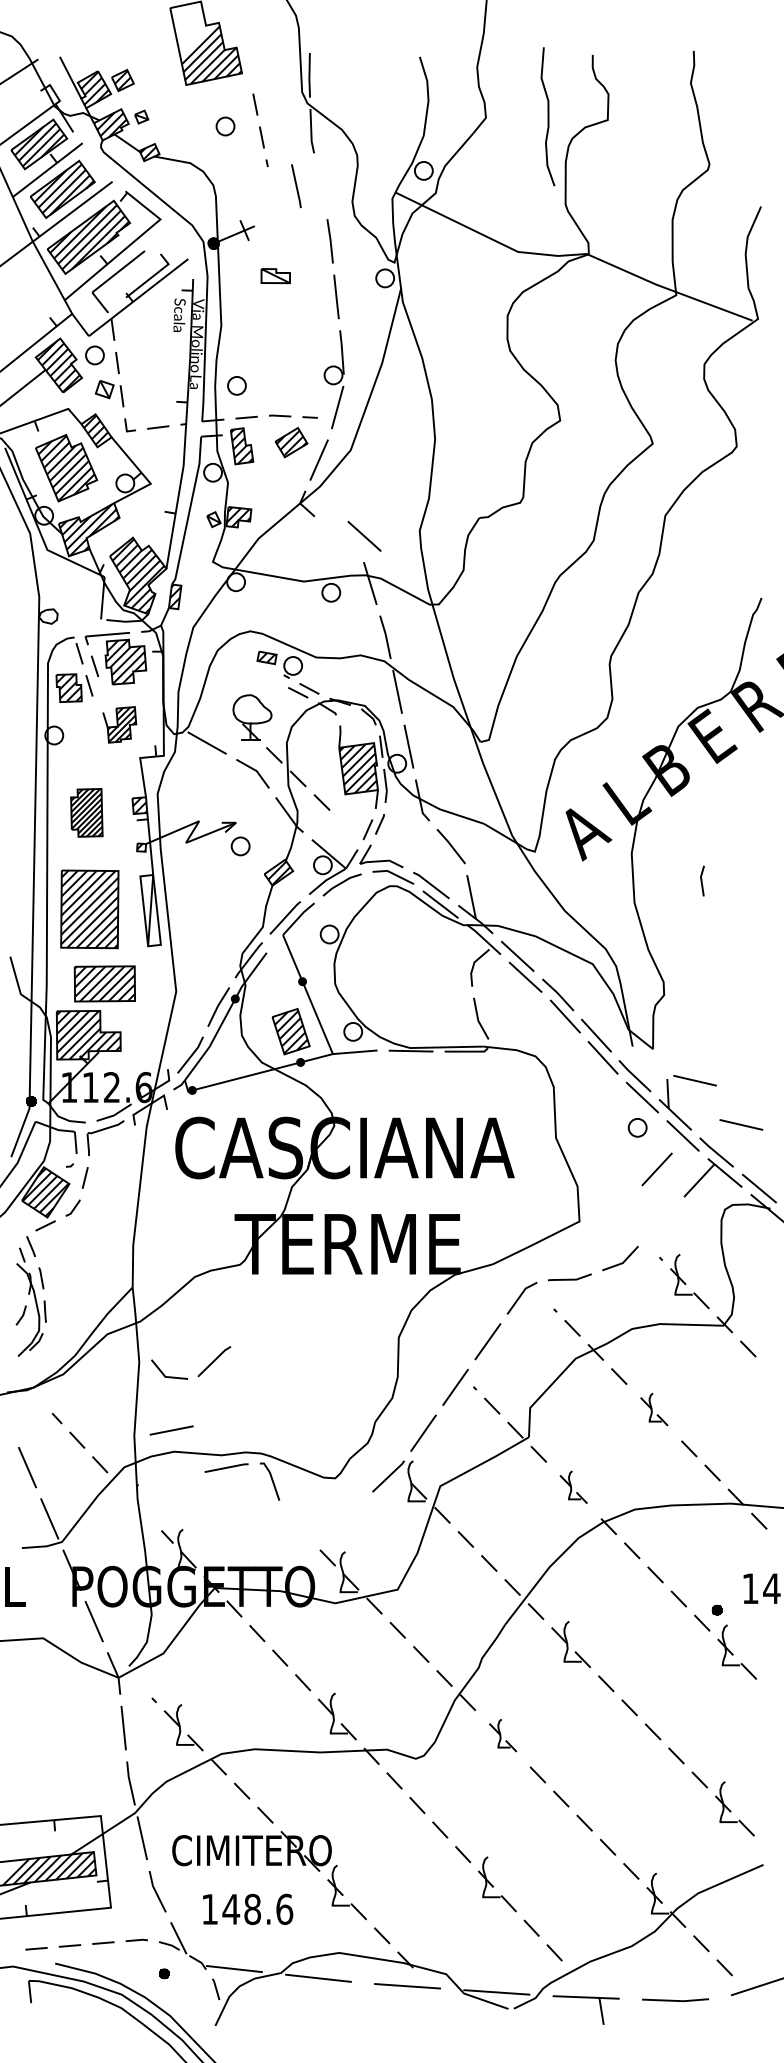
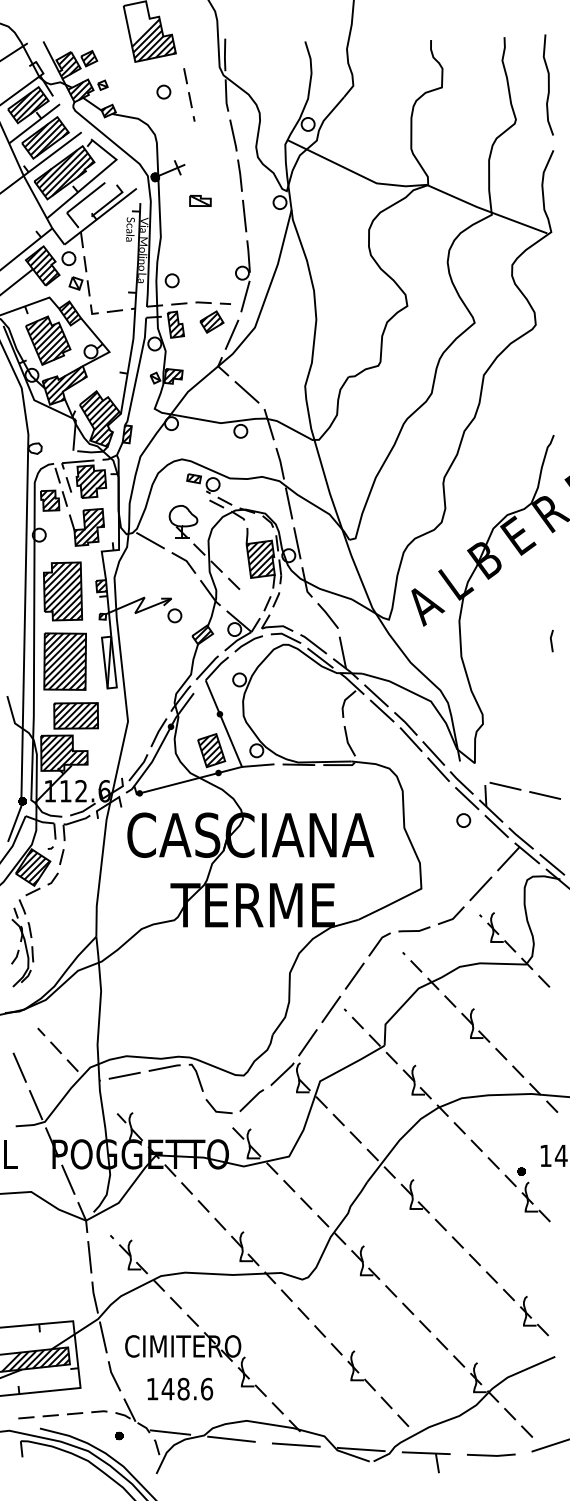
curve: (548, 116) -> (548, 84), moved
line: (296, 186) -> (233, 135), moved
line: (363, 536) -> (246, 392), moved
part: (119, 724) -> (86, 527), size x1.43
part: (86, 812) -> (62, 591), size x1.67
line: (701, 880) -> (551, 640), moved
line: (740, 1124) -> (544, 795), moved
line: (656, 1168) -> (480, 888), moved
part: (200, 1372) -> (241, 1108), moved
part: (653, 1409) -> (475, 1025), size x1.43
line: (171, 1430) -> (124, 1075), moved
part: (572, 1486) -> (416, 1081), size x1.43
part: (502, 1735) -> (365, 1262), size x1.43

